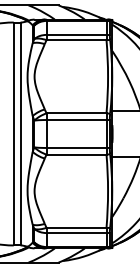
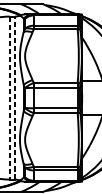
line: (20, 133) -> (14, 97), solid -> dashed
line: (13, 134) -> (9, 98), solid -> dashed

